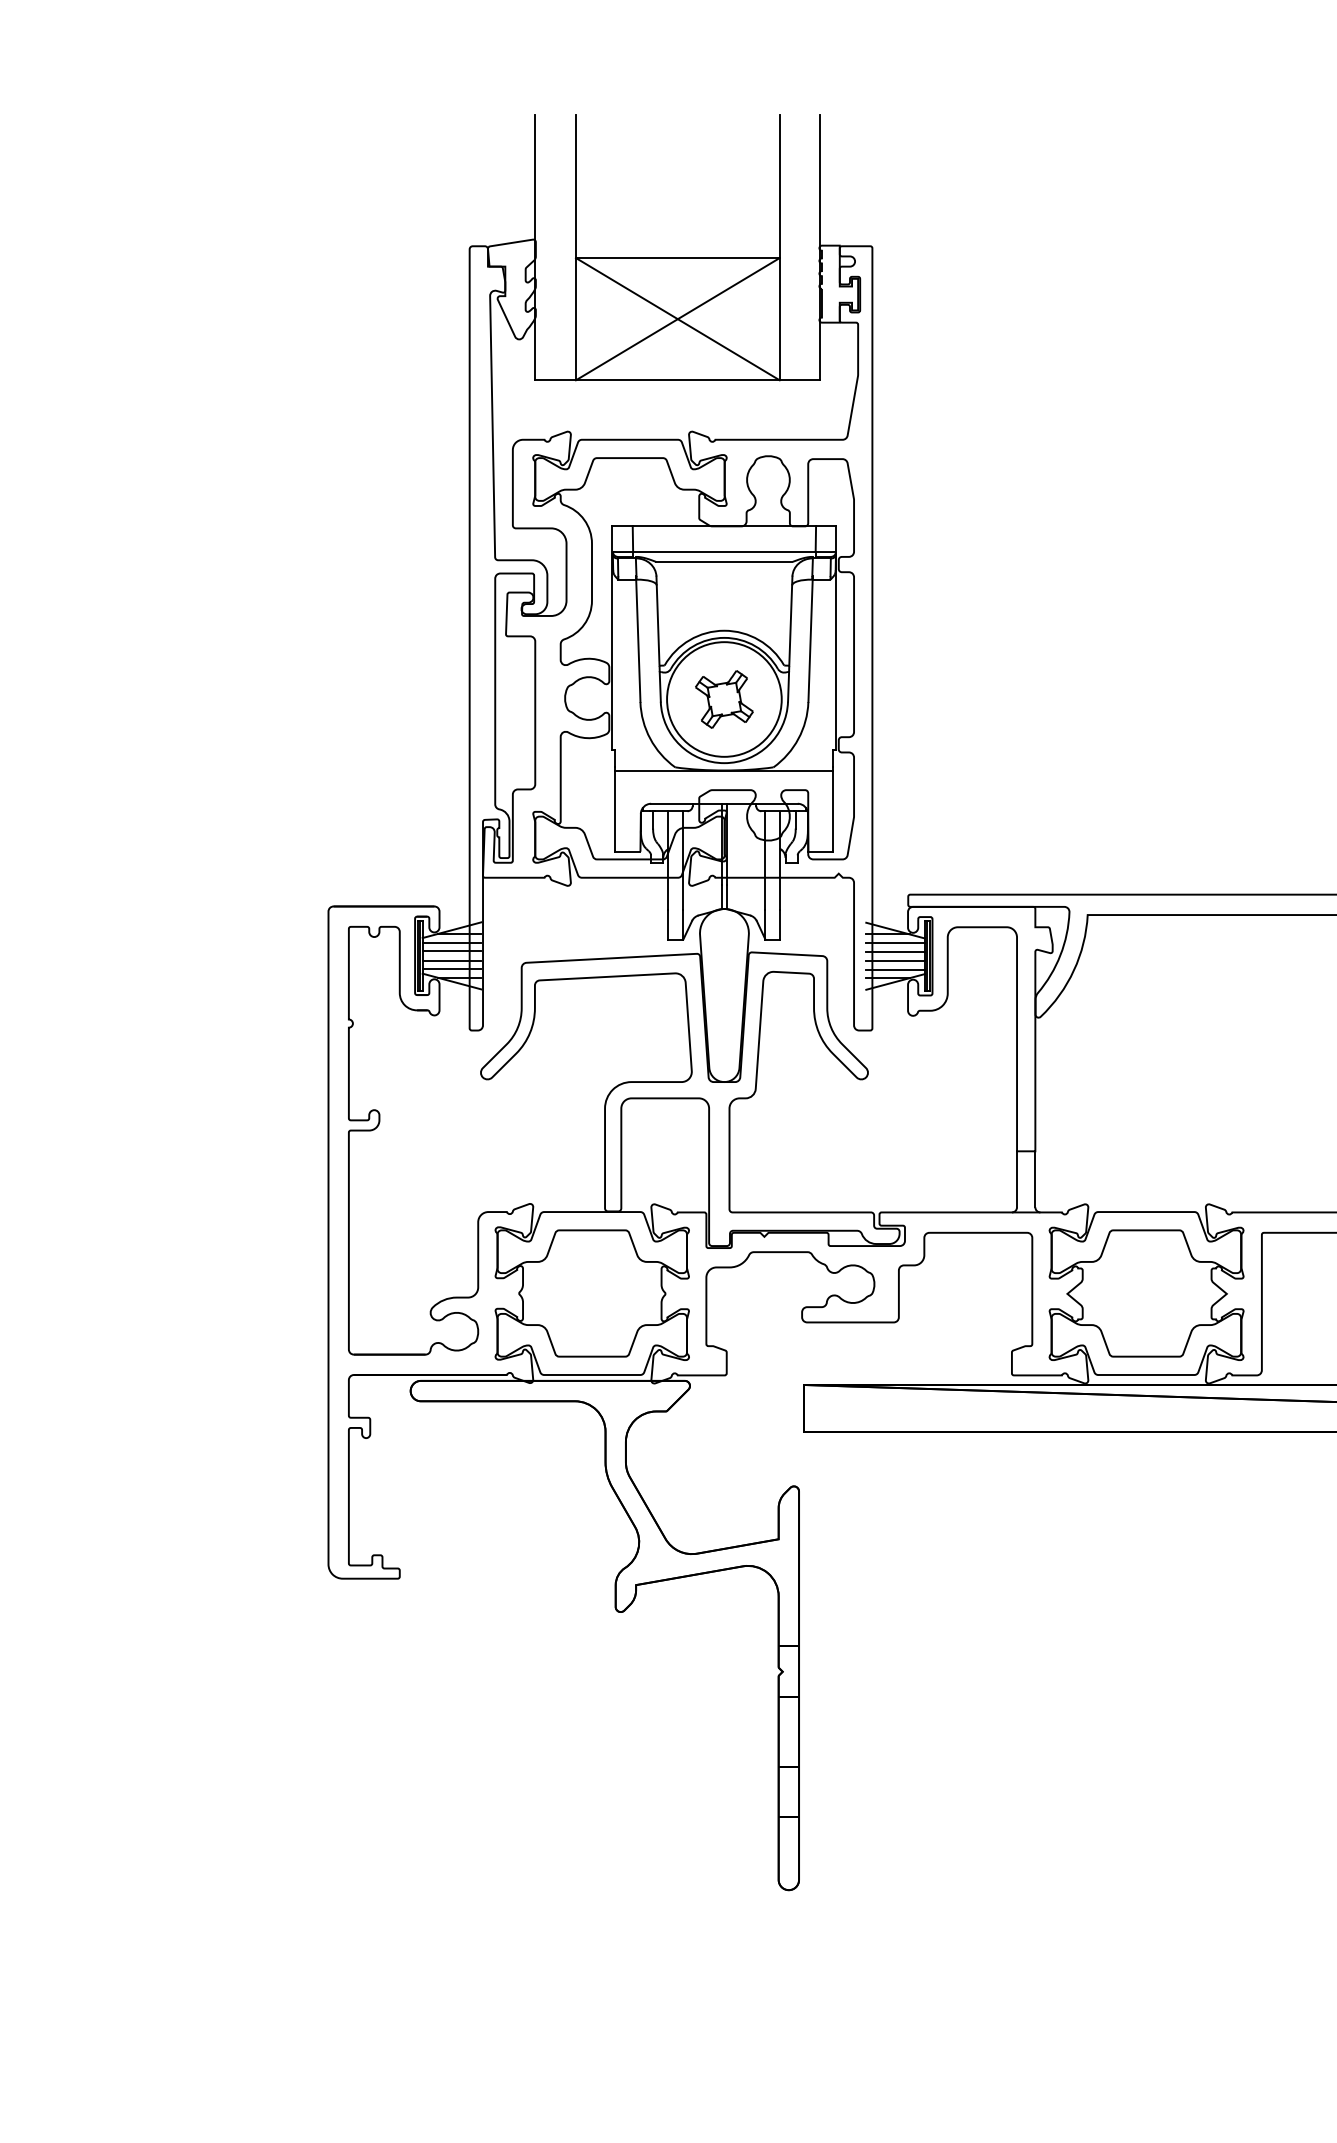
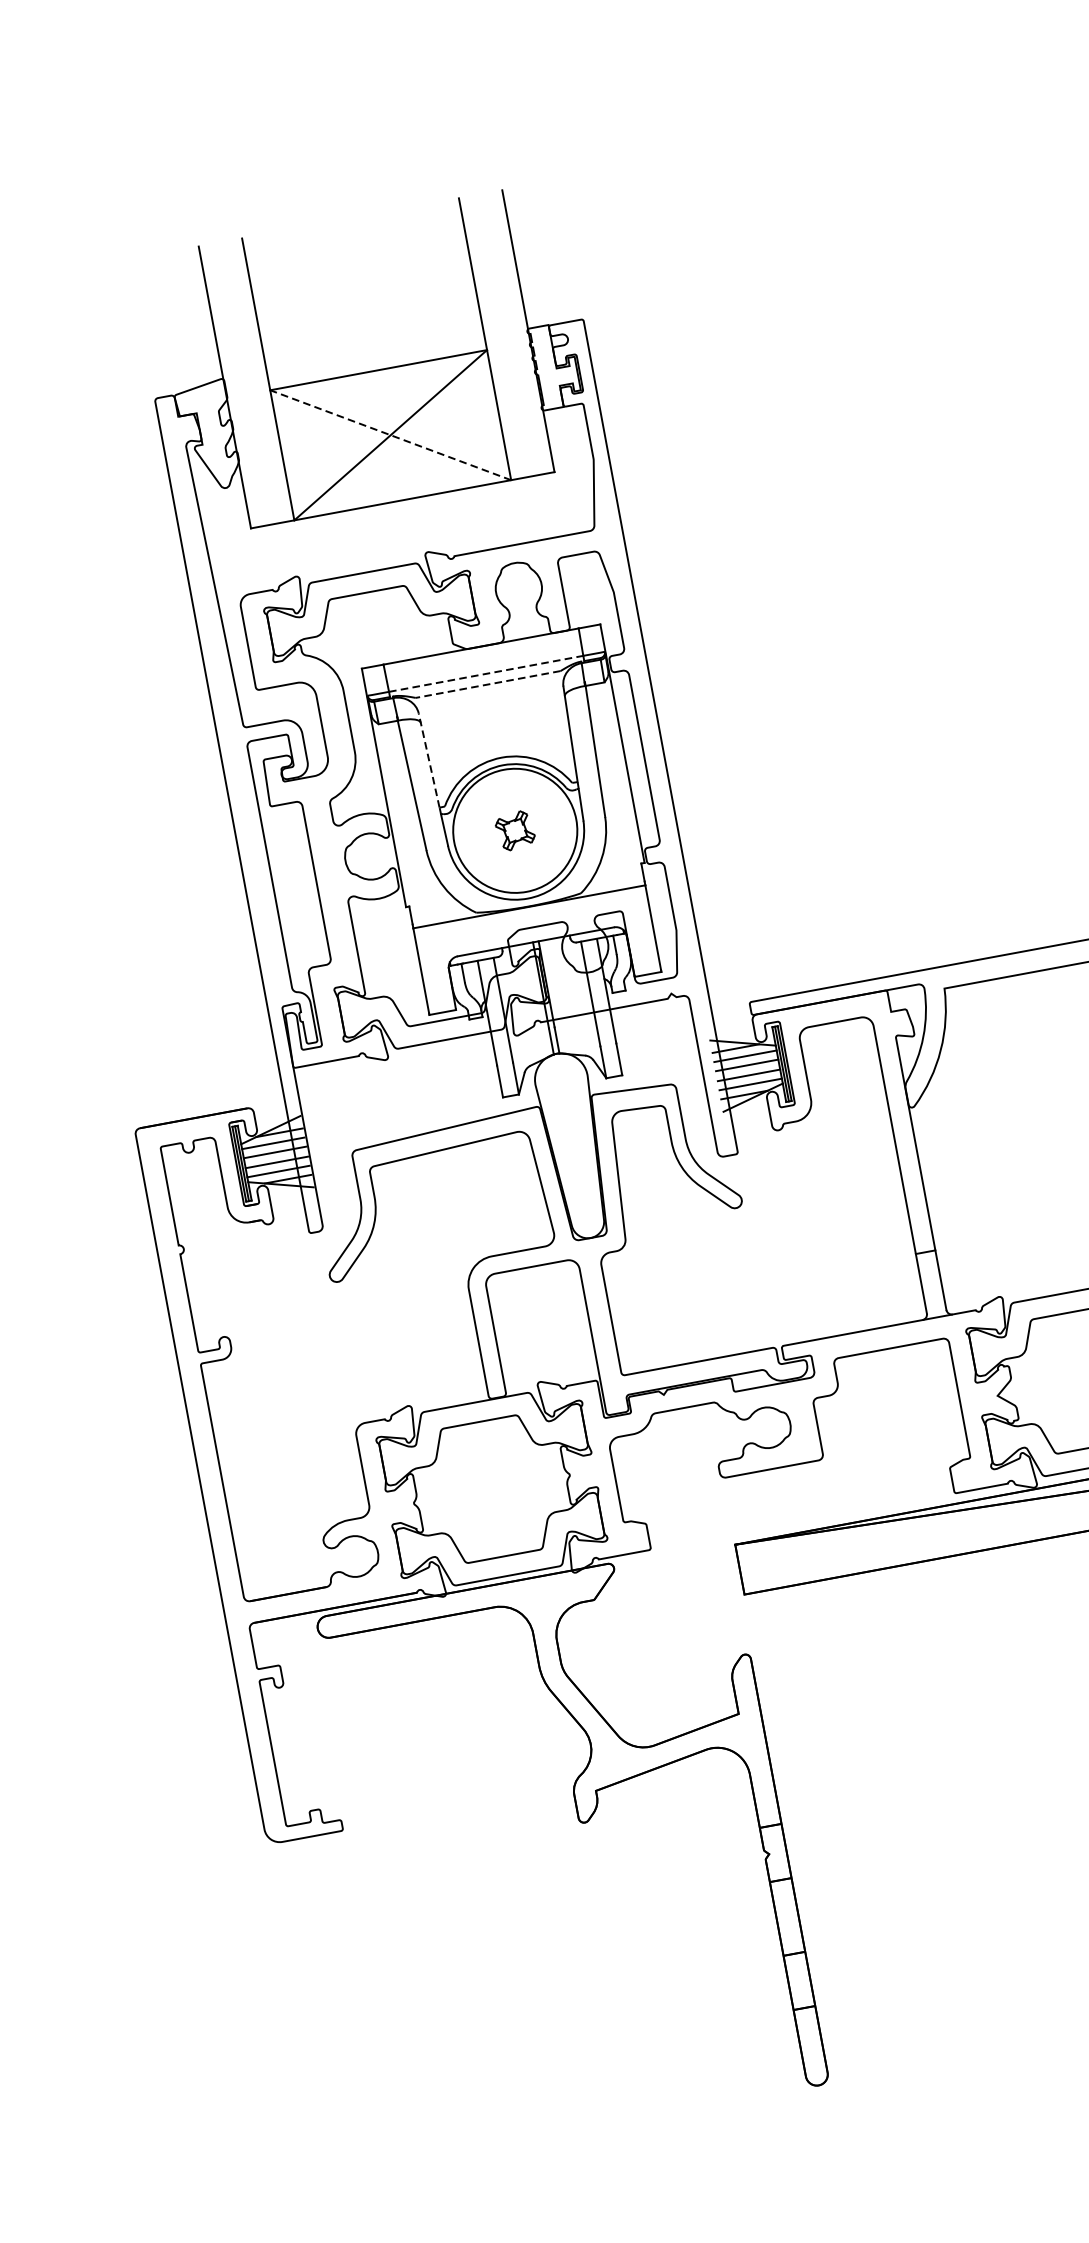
line: (677, 319) -> (390, 435), solid -> dashed
line: (724, 552) -> (486, 674), solid -> dashed
line: (723, 562) -> (487, 685), solid -> dashed
line: (657, 621) -> (428, 761), solid -> dashed
part: (724, 699) -> (515, 830), size x0.6

